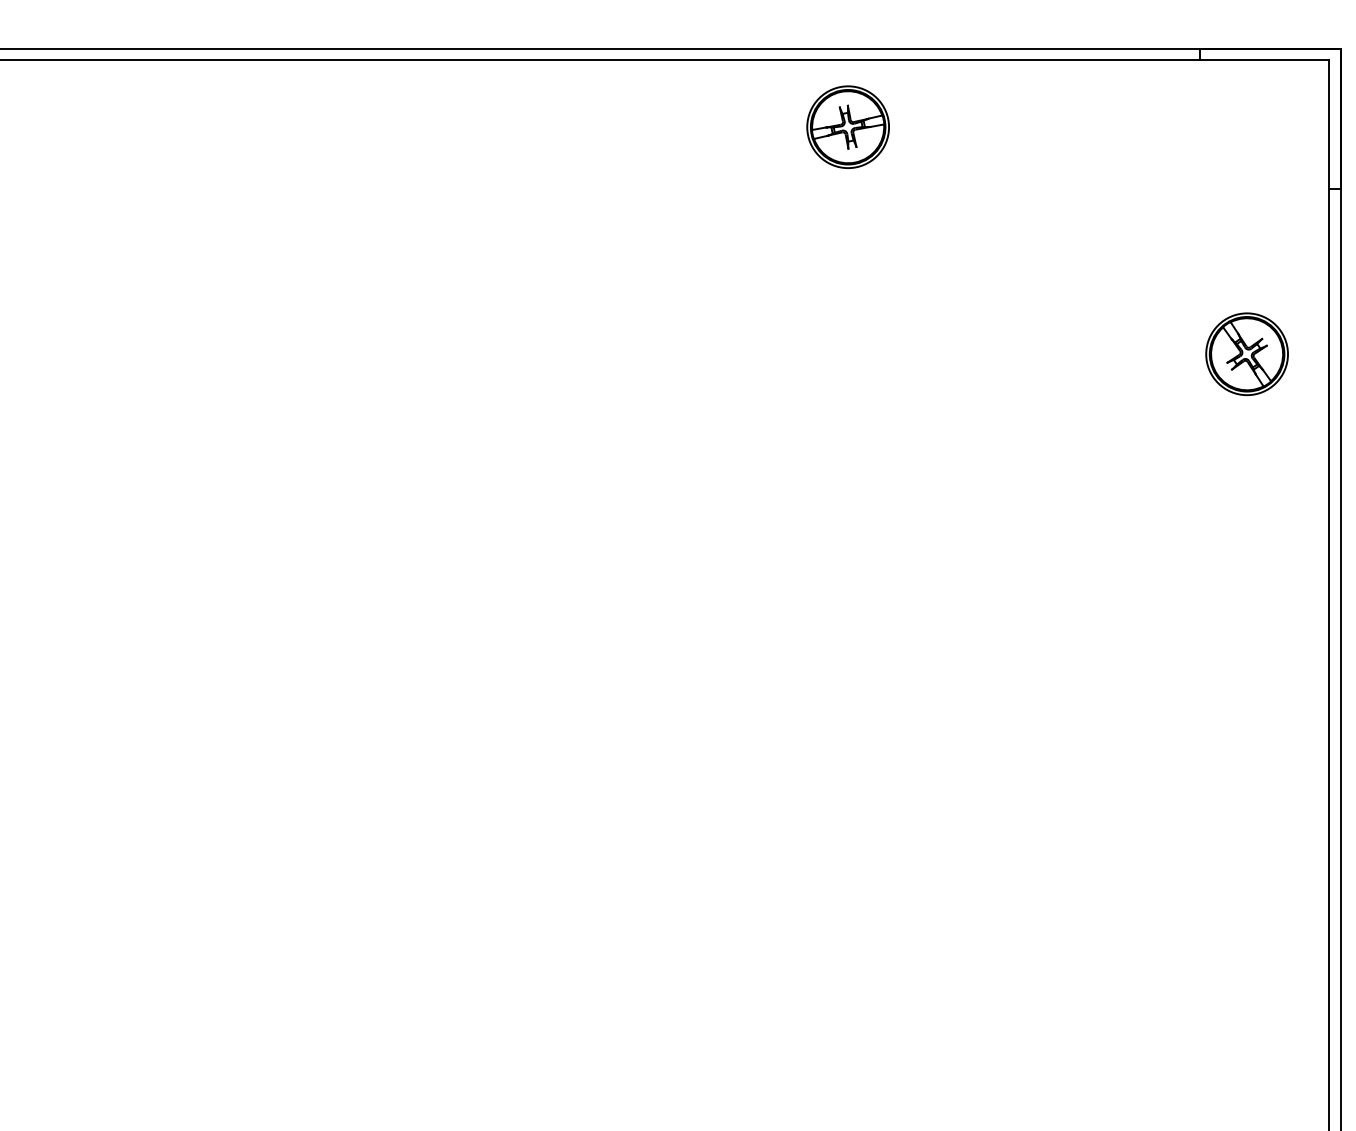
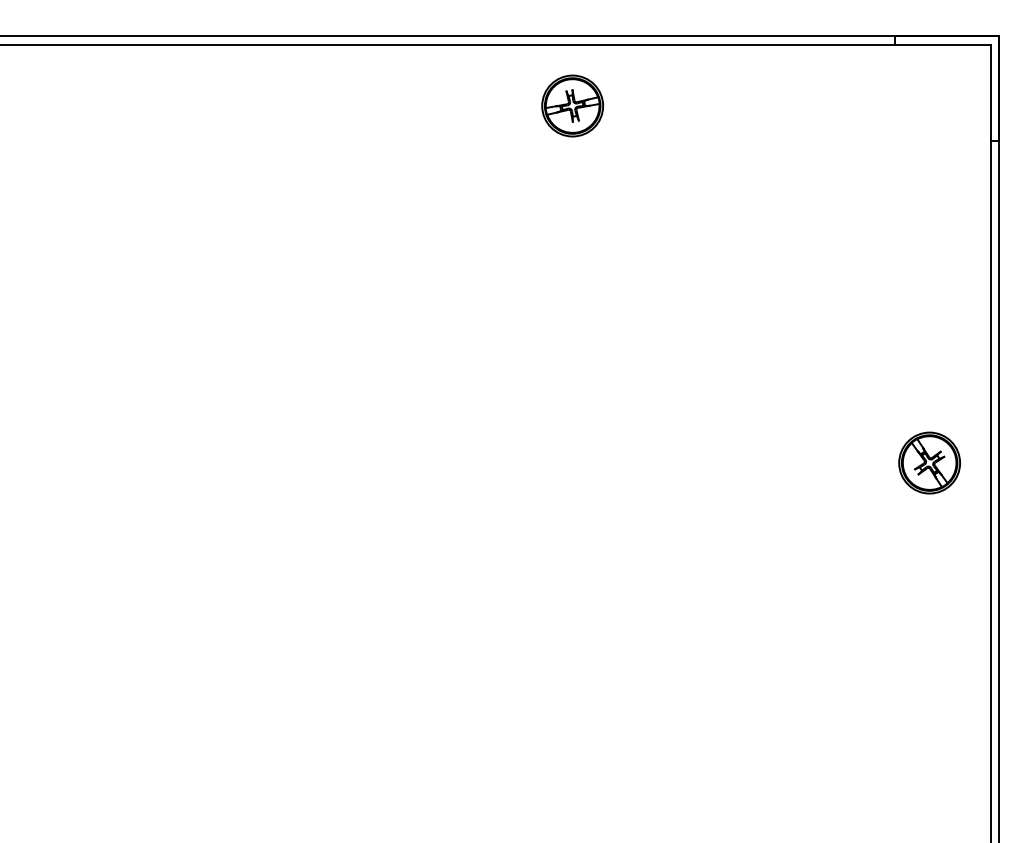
part: (847, 126) -> (572, 105), moved
part: (1246, 354) -> (929, 463), moved

